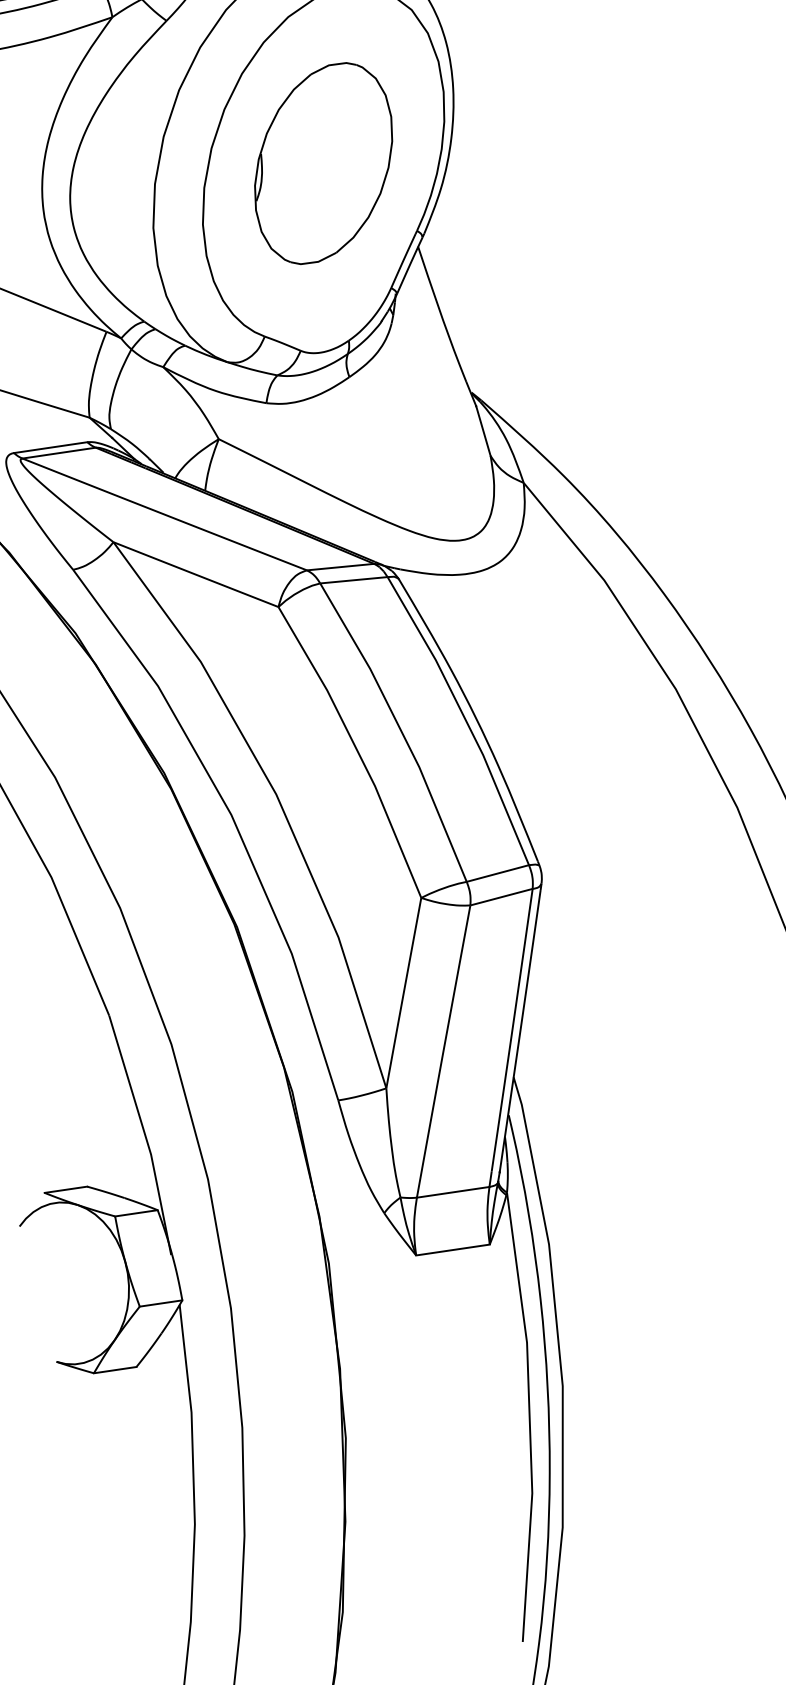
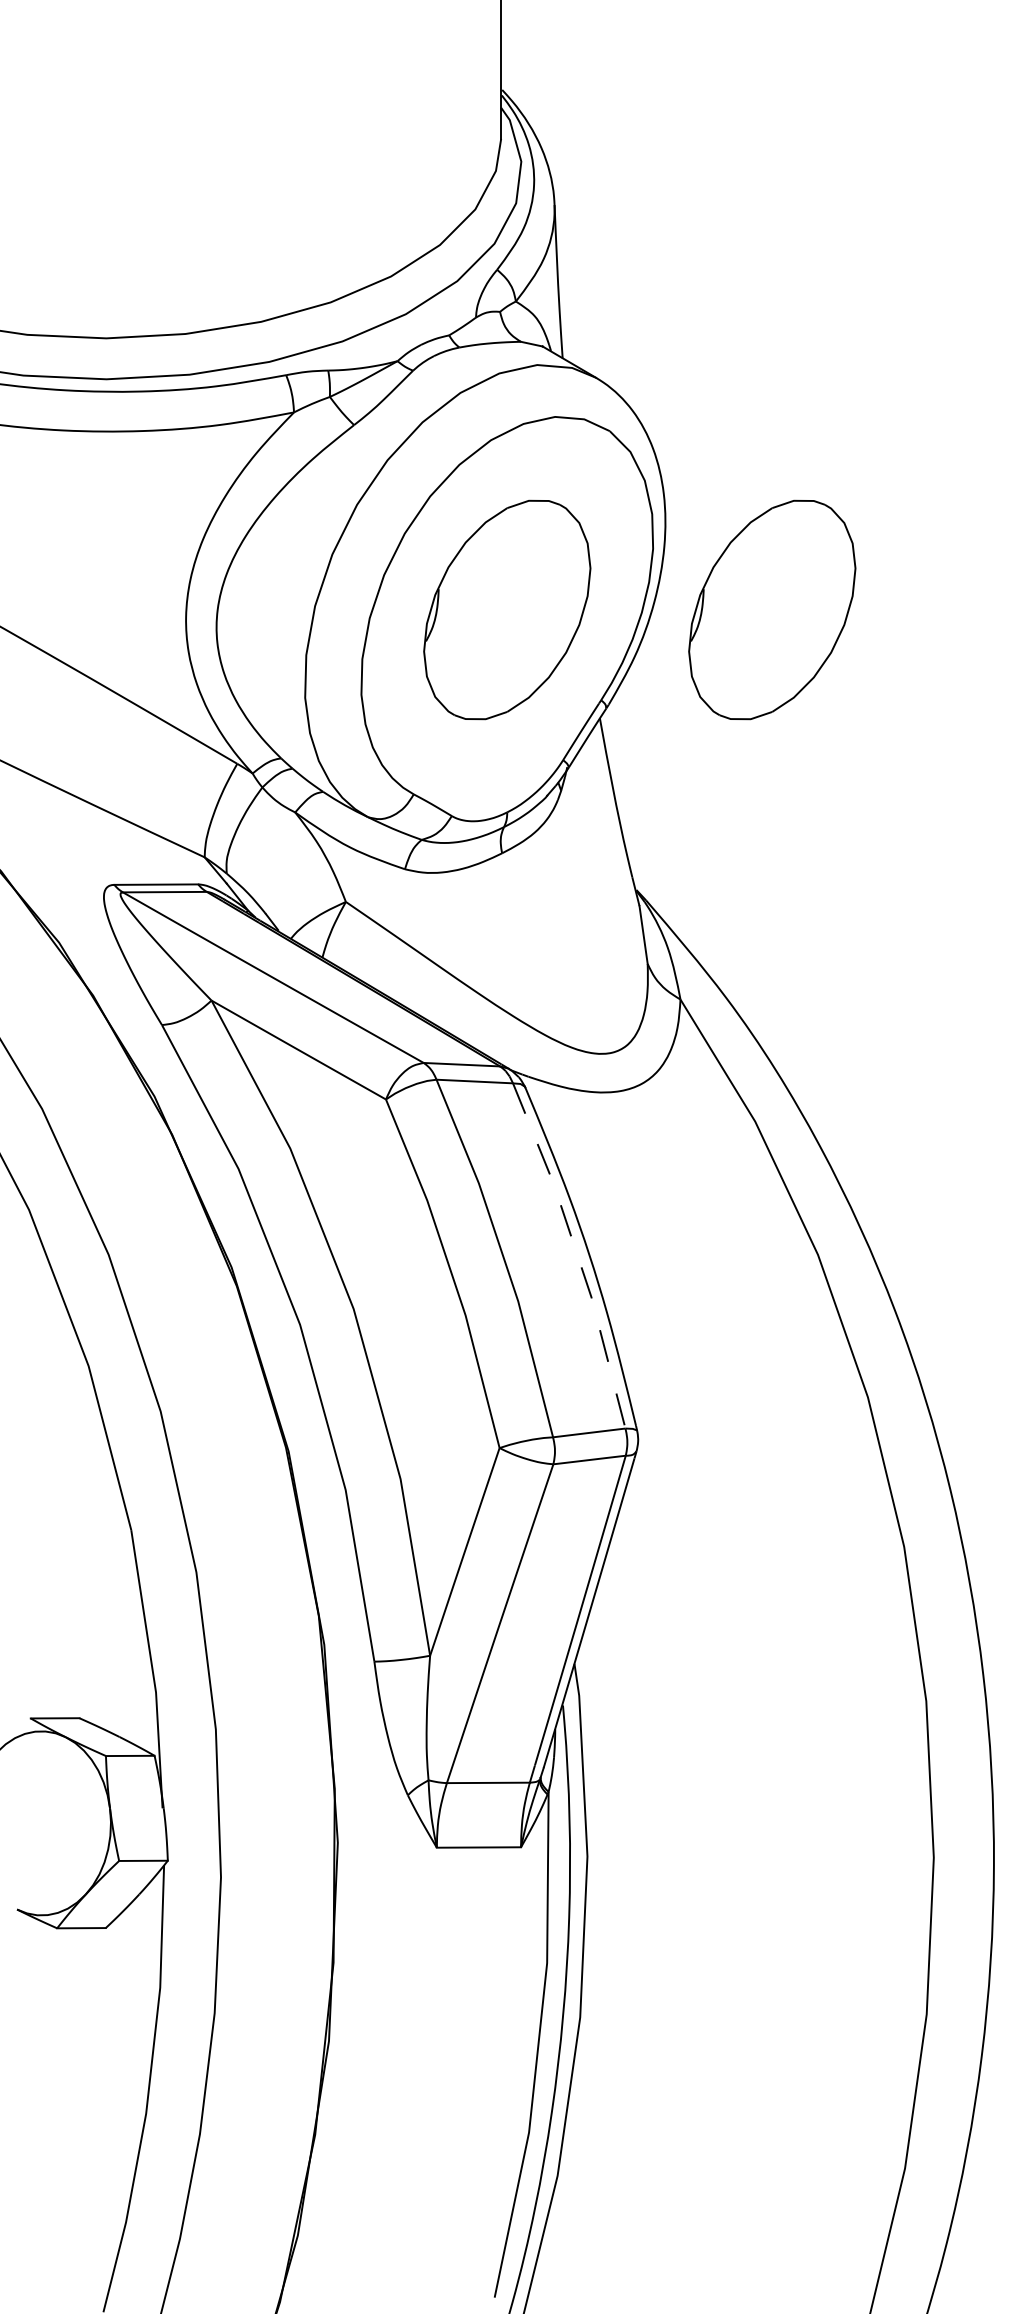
part: (555, 130) -> (772, 609), added
line: (464, 718) -> (576, 1253), solid -> dashed

